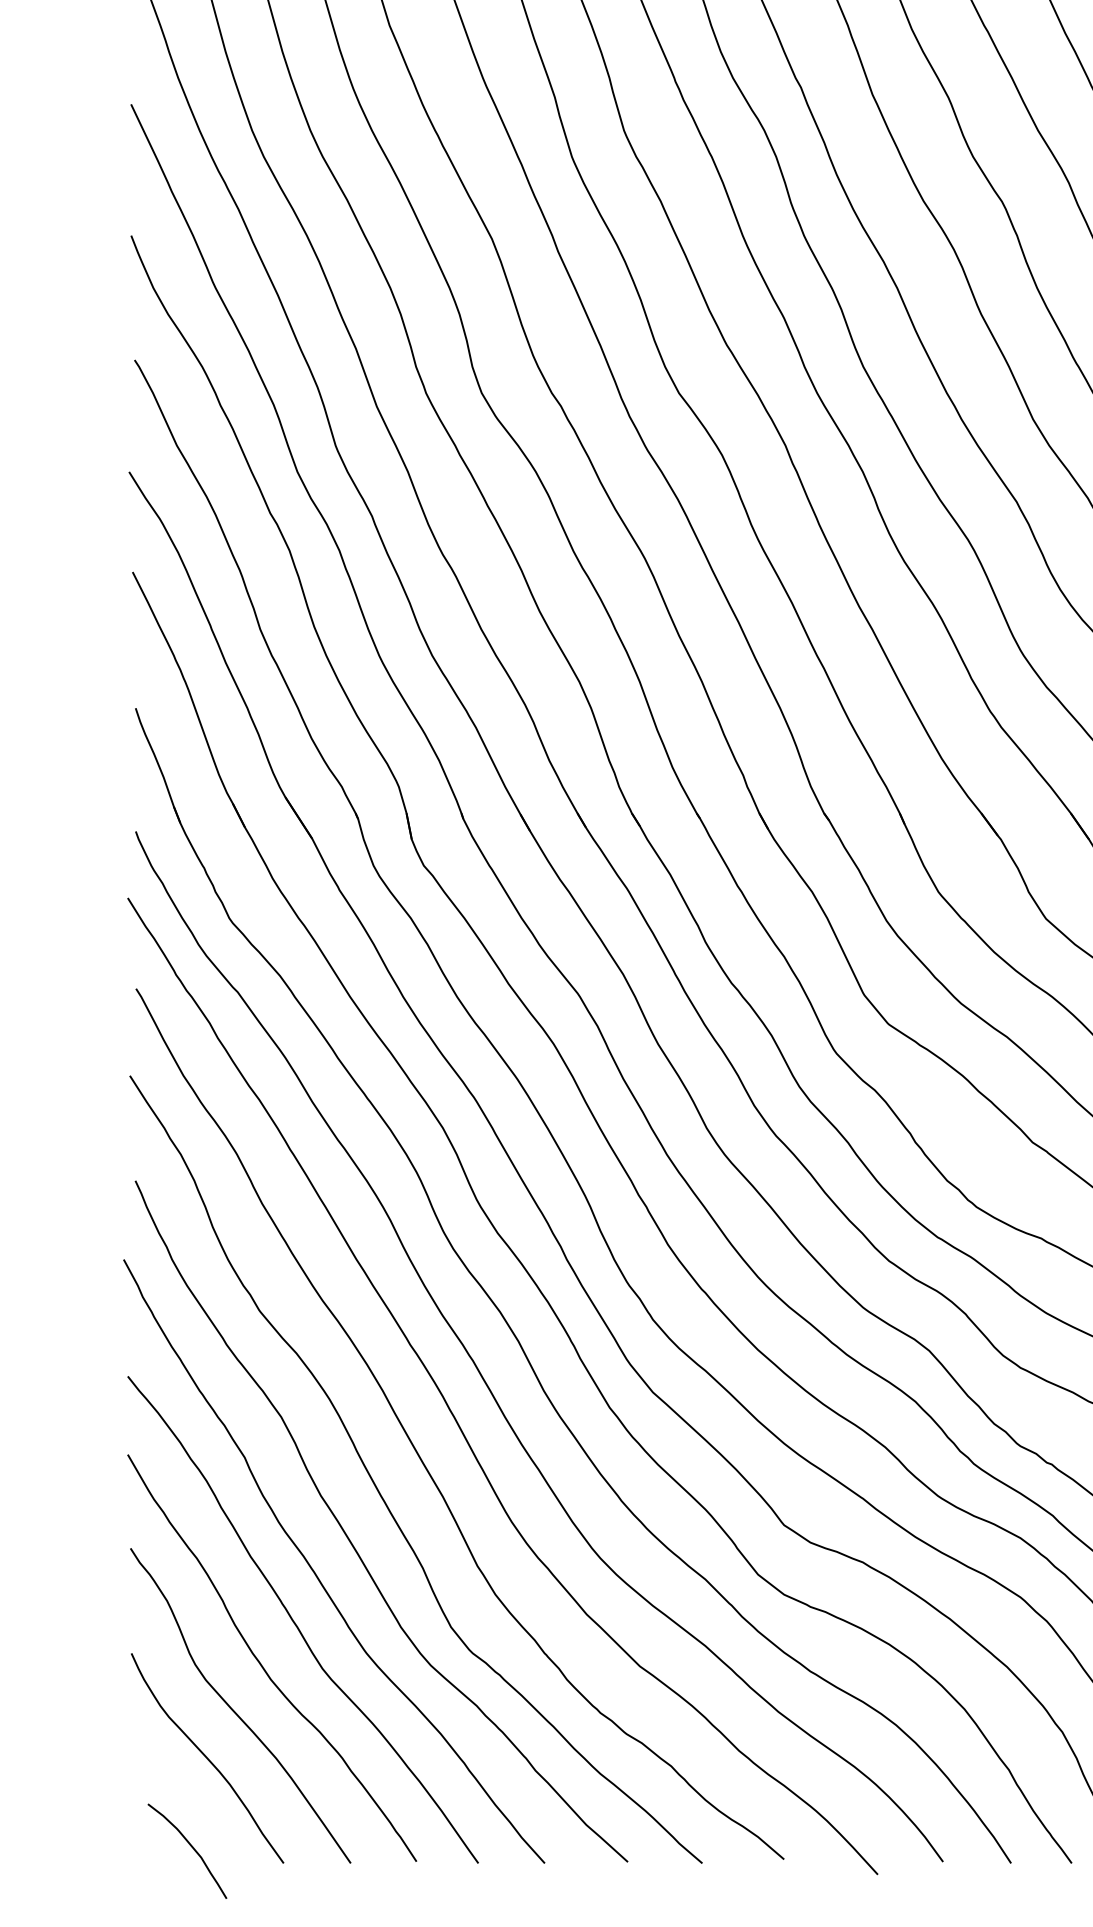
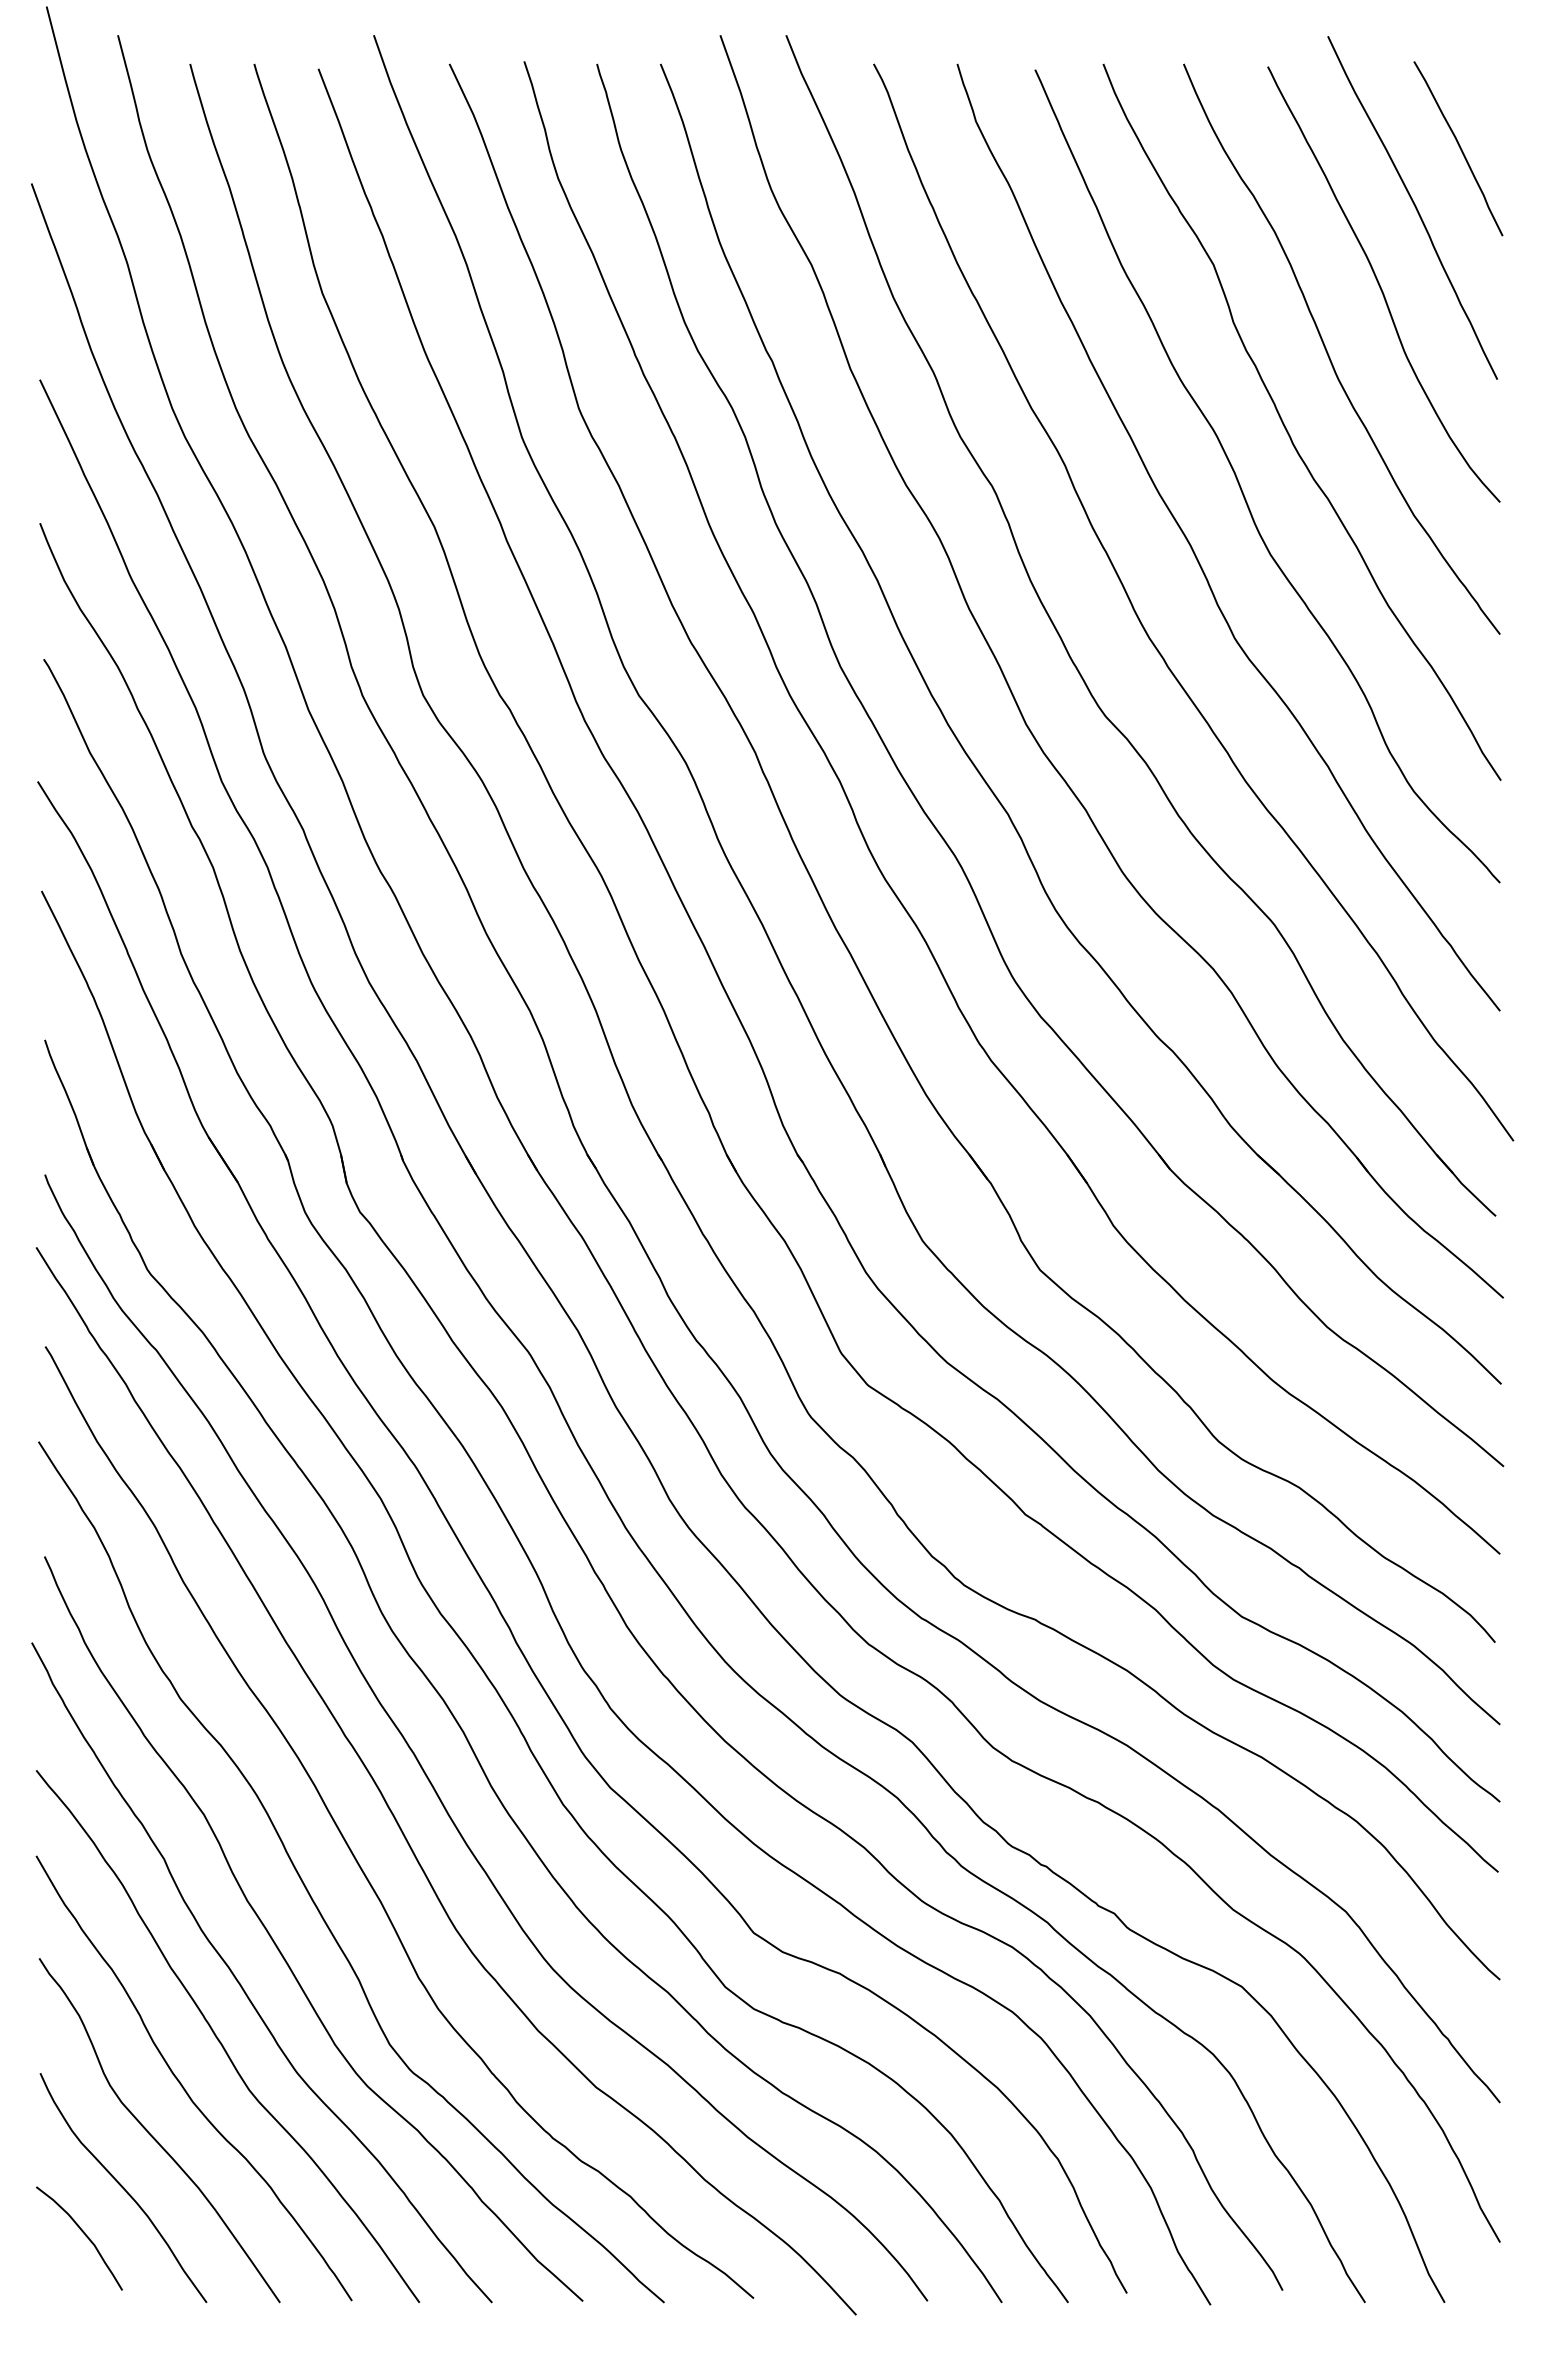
curve: (192, 1849) -> (85, 2236), moved

